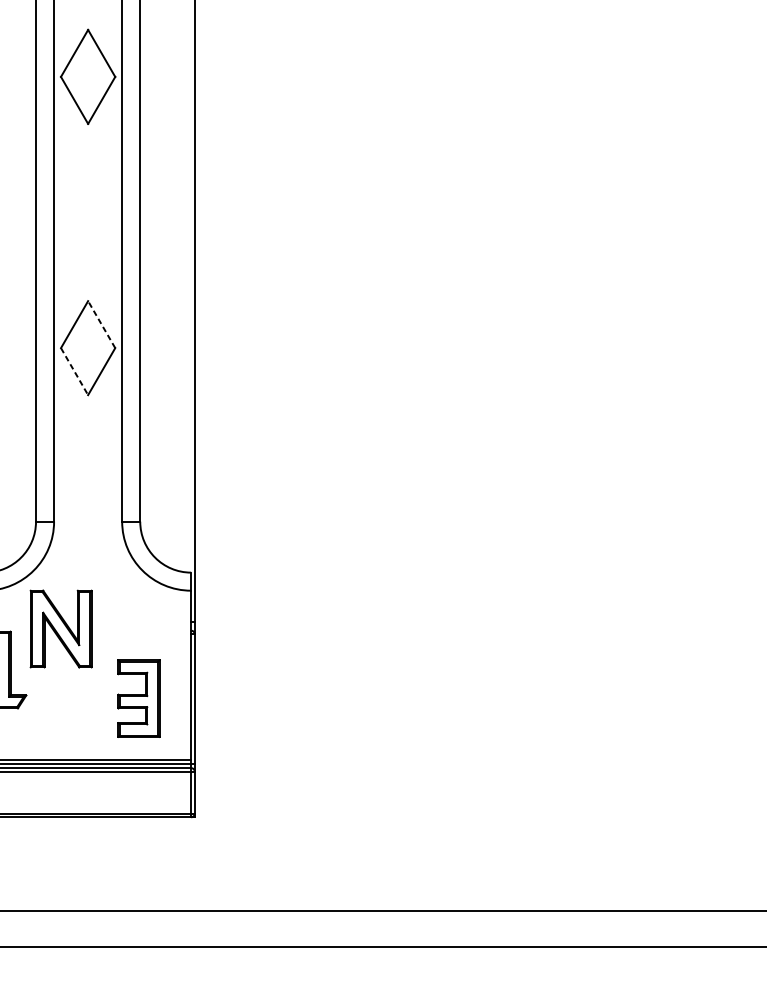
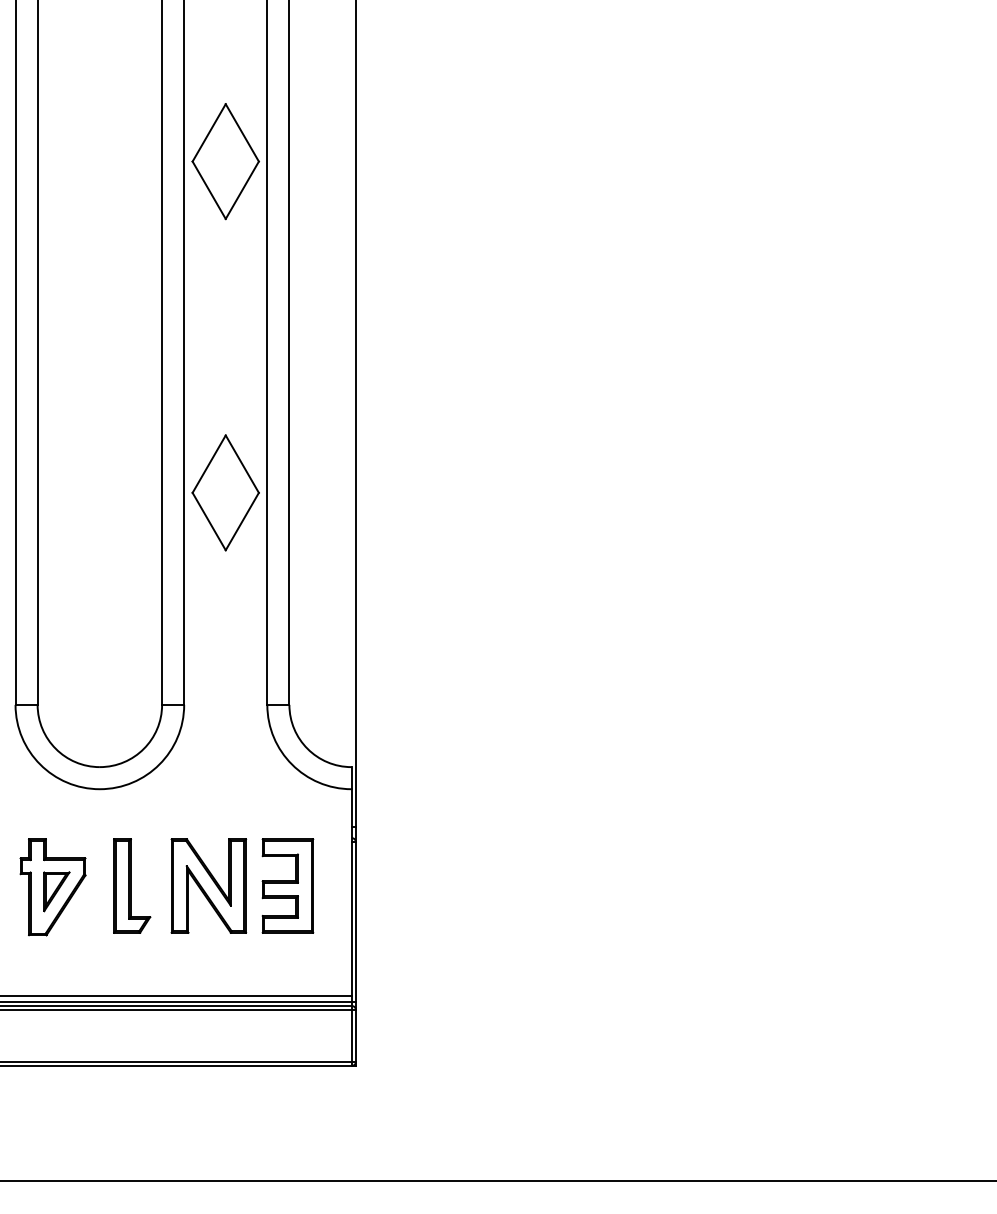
line: (101, 324) -> (242, 463), dashed -> solid
line: (74, 372) -> (209, 522), dashed -> solid
part: (60, 628) -> (208, 885), moved
part: (138, 698) -> (287, 885), moved

